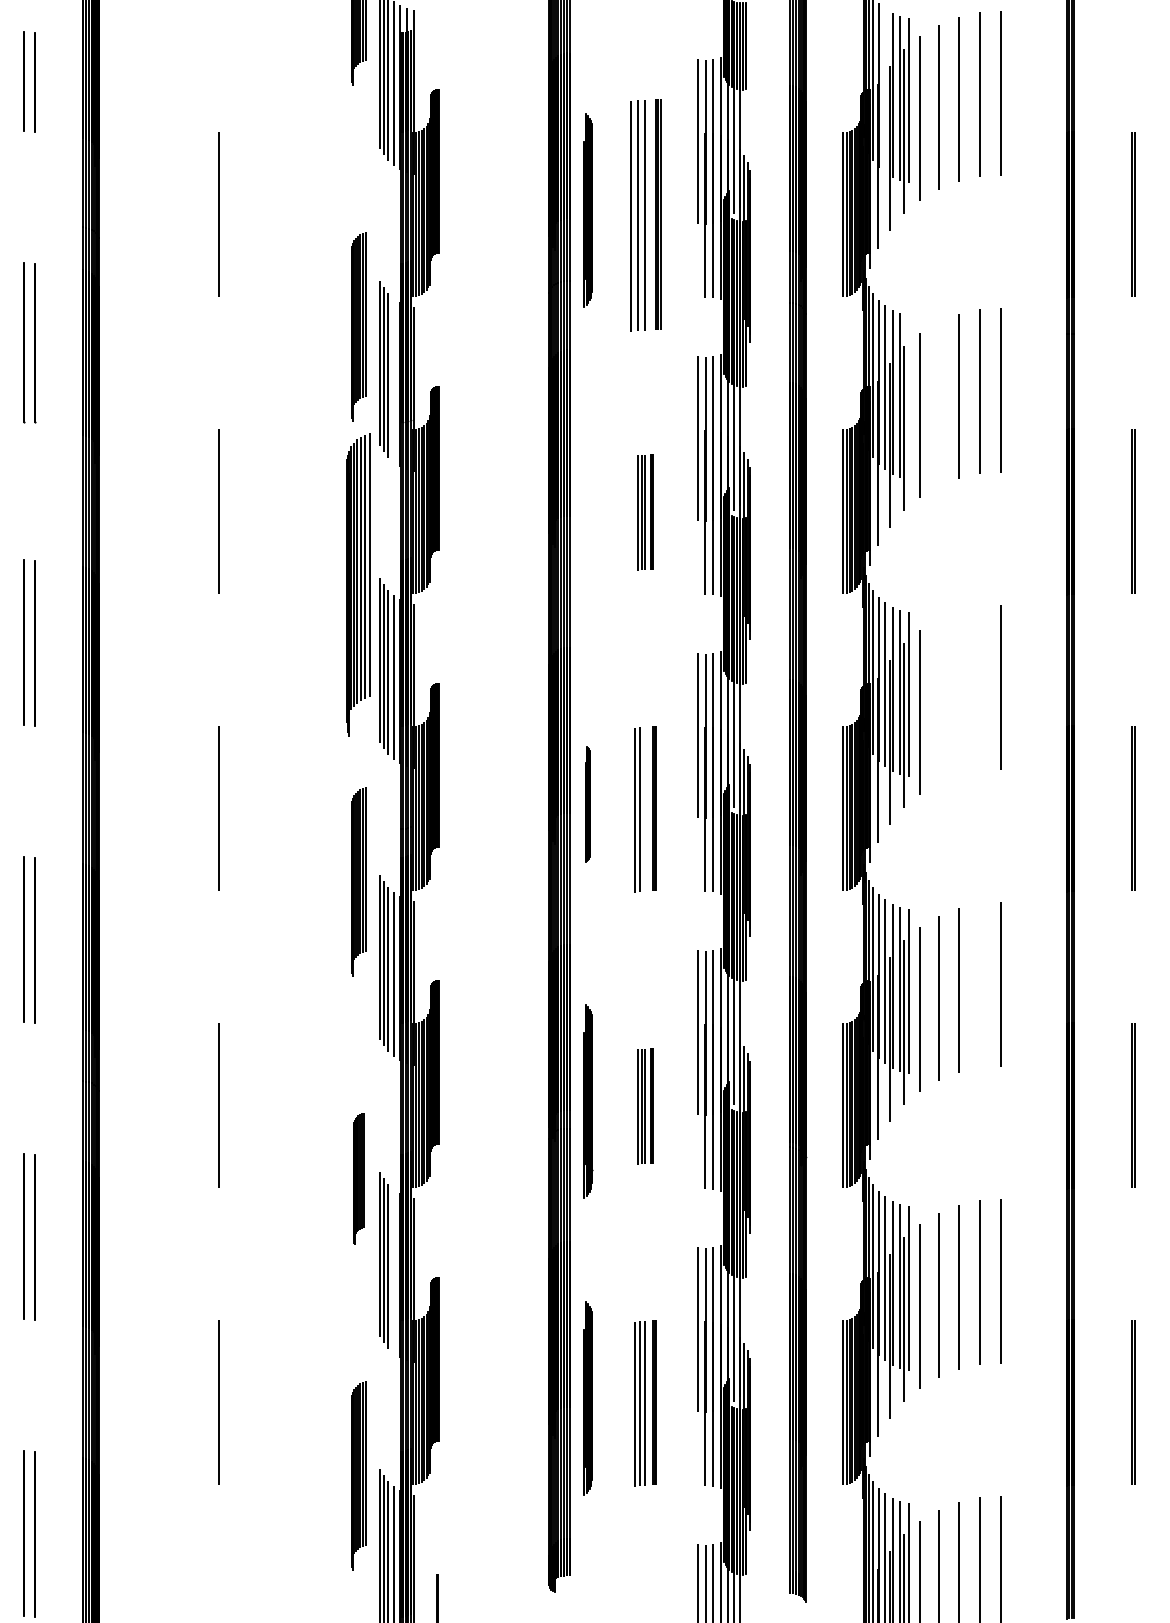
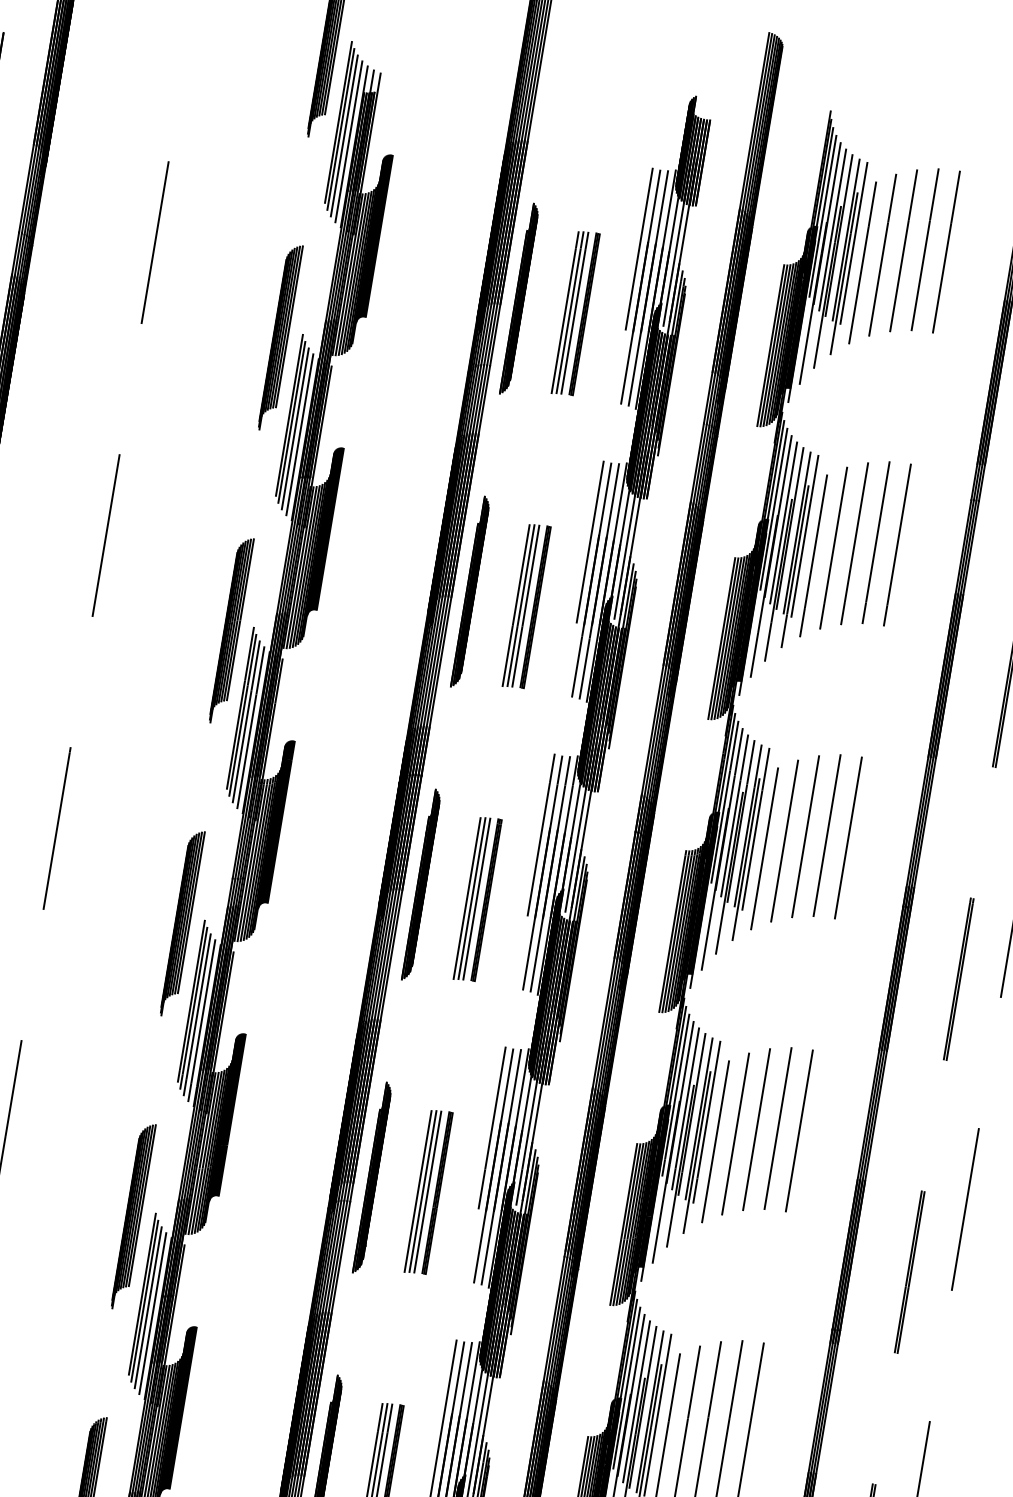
line: (885, 90) -> (832, 229), added
part: (645, 215) -> (575, 313), size x0.71
part: (358, 326) -> (280, 337), moved
line: (393, 380) -> (299, 434), added
line: (908, 396) -> (804, 535), added
line: (938, 404) -> (833, 548), added
part: (587, 507) -> (470, 592), added
part: (645, 512) -> (526, 606), size x1.43
part: (358, 584) -> (231, 630), size x0.62
line: (979, 688) -> (826, 835), added
line: (958, 692) -> (805, 835), added
line: (938, 701) -> (784, 841), added
part: (587, 804) -> (421, 884), size x1.67
line: (644, 808) -> (476, 898), added
line: (979, 985) -> (777, 1128), added
part: (645, 1106) -> (428, 1192), size x1.43
part: (358, 1178) -> (133, 1216), size x1.43
line: (393, 1271) -> (152, 1313), added

